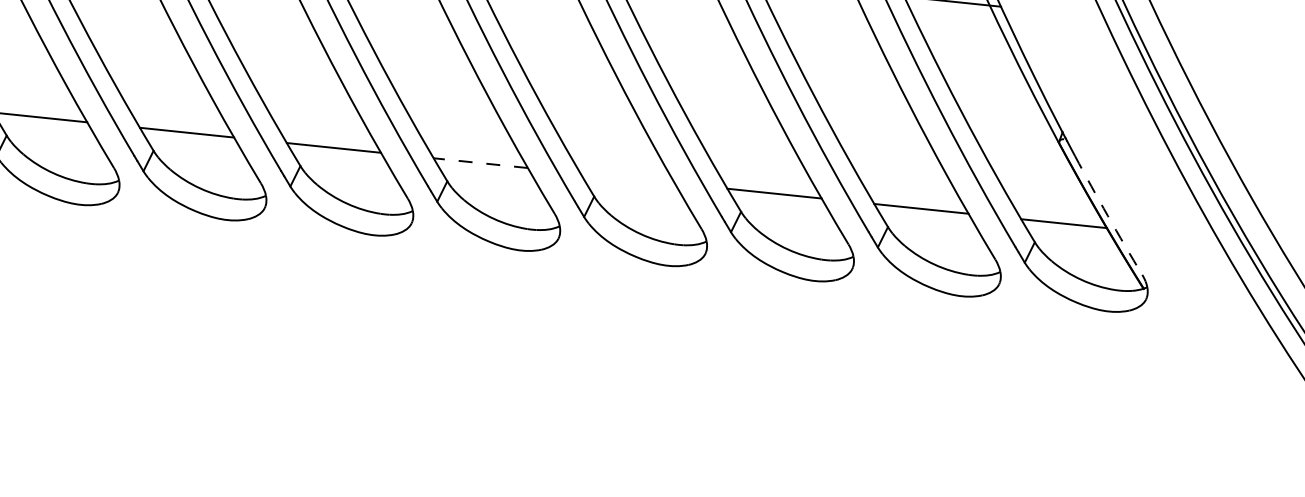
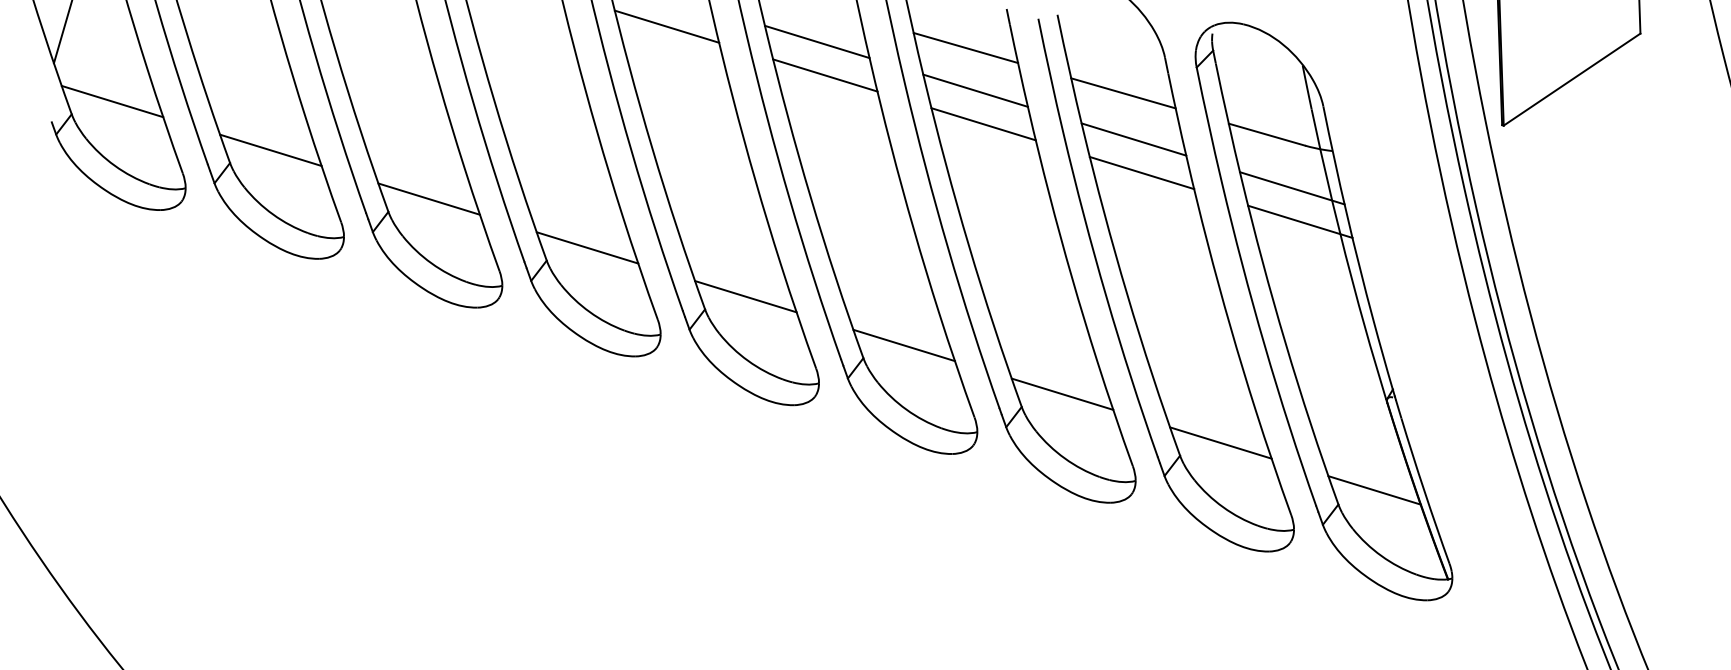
line: (480, 163) -> (745, 296), dashed -> solid
line: (627, 178) -> (903, 345), added
arc: (1107, 215) -> (1424, 491), dashed -> solid

